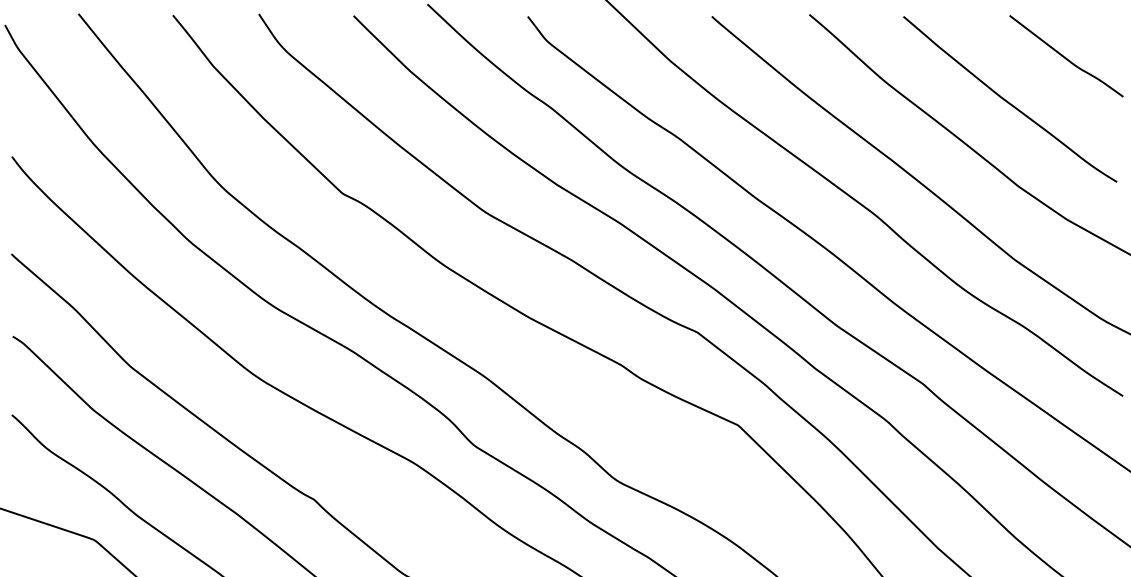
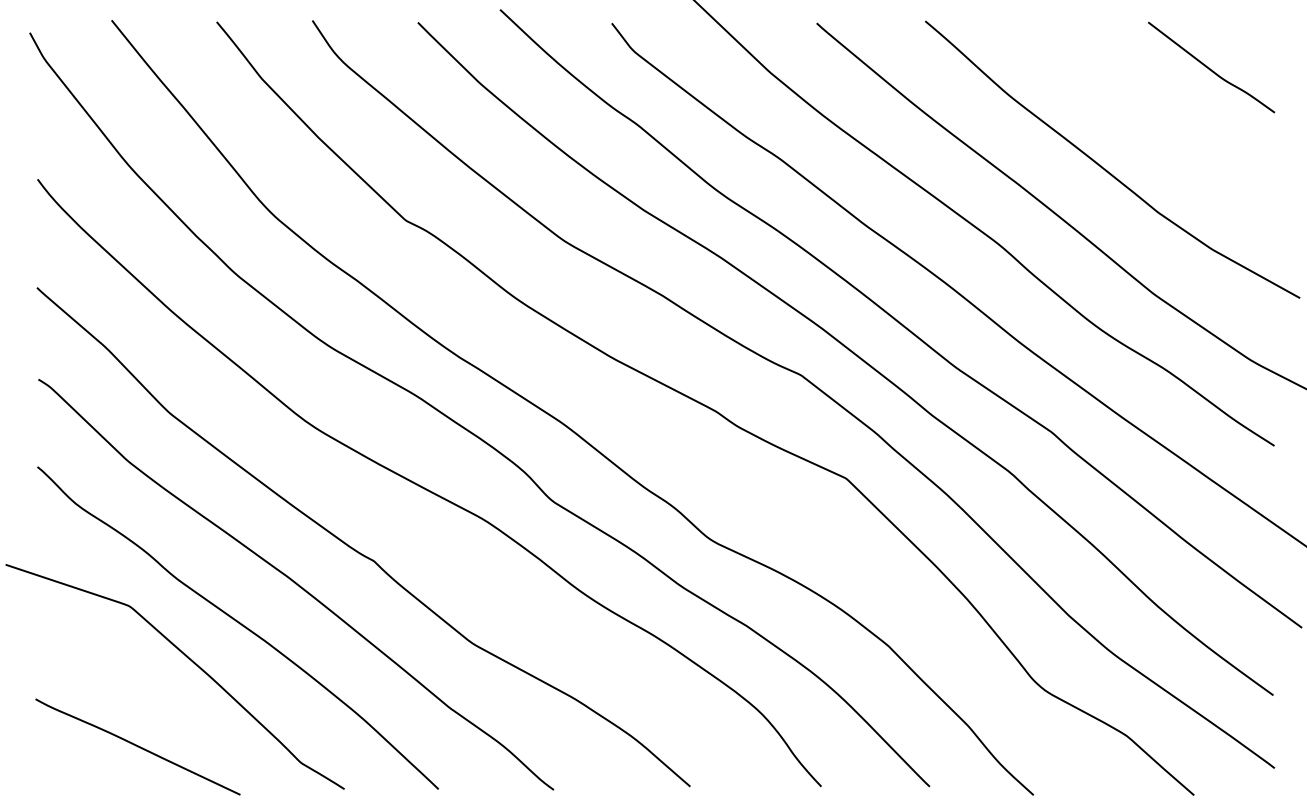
curve: (1008, 101) -> (1146, 117), removed

